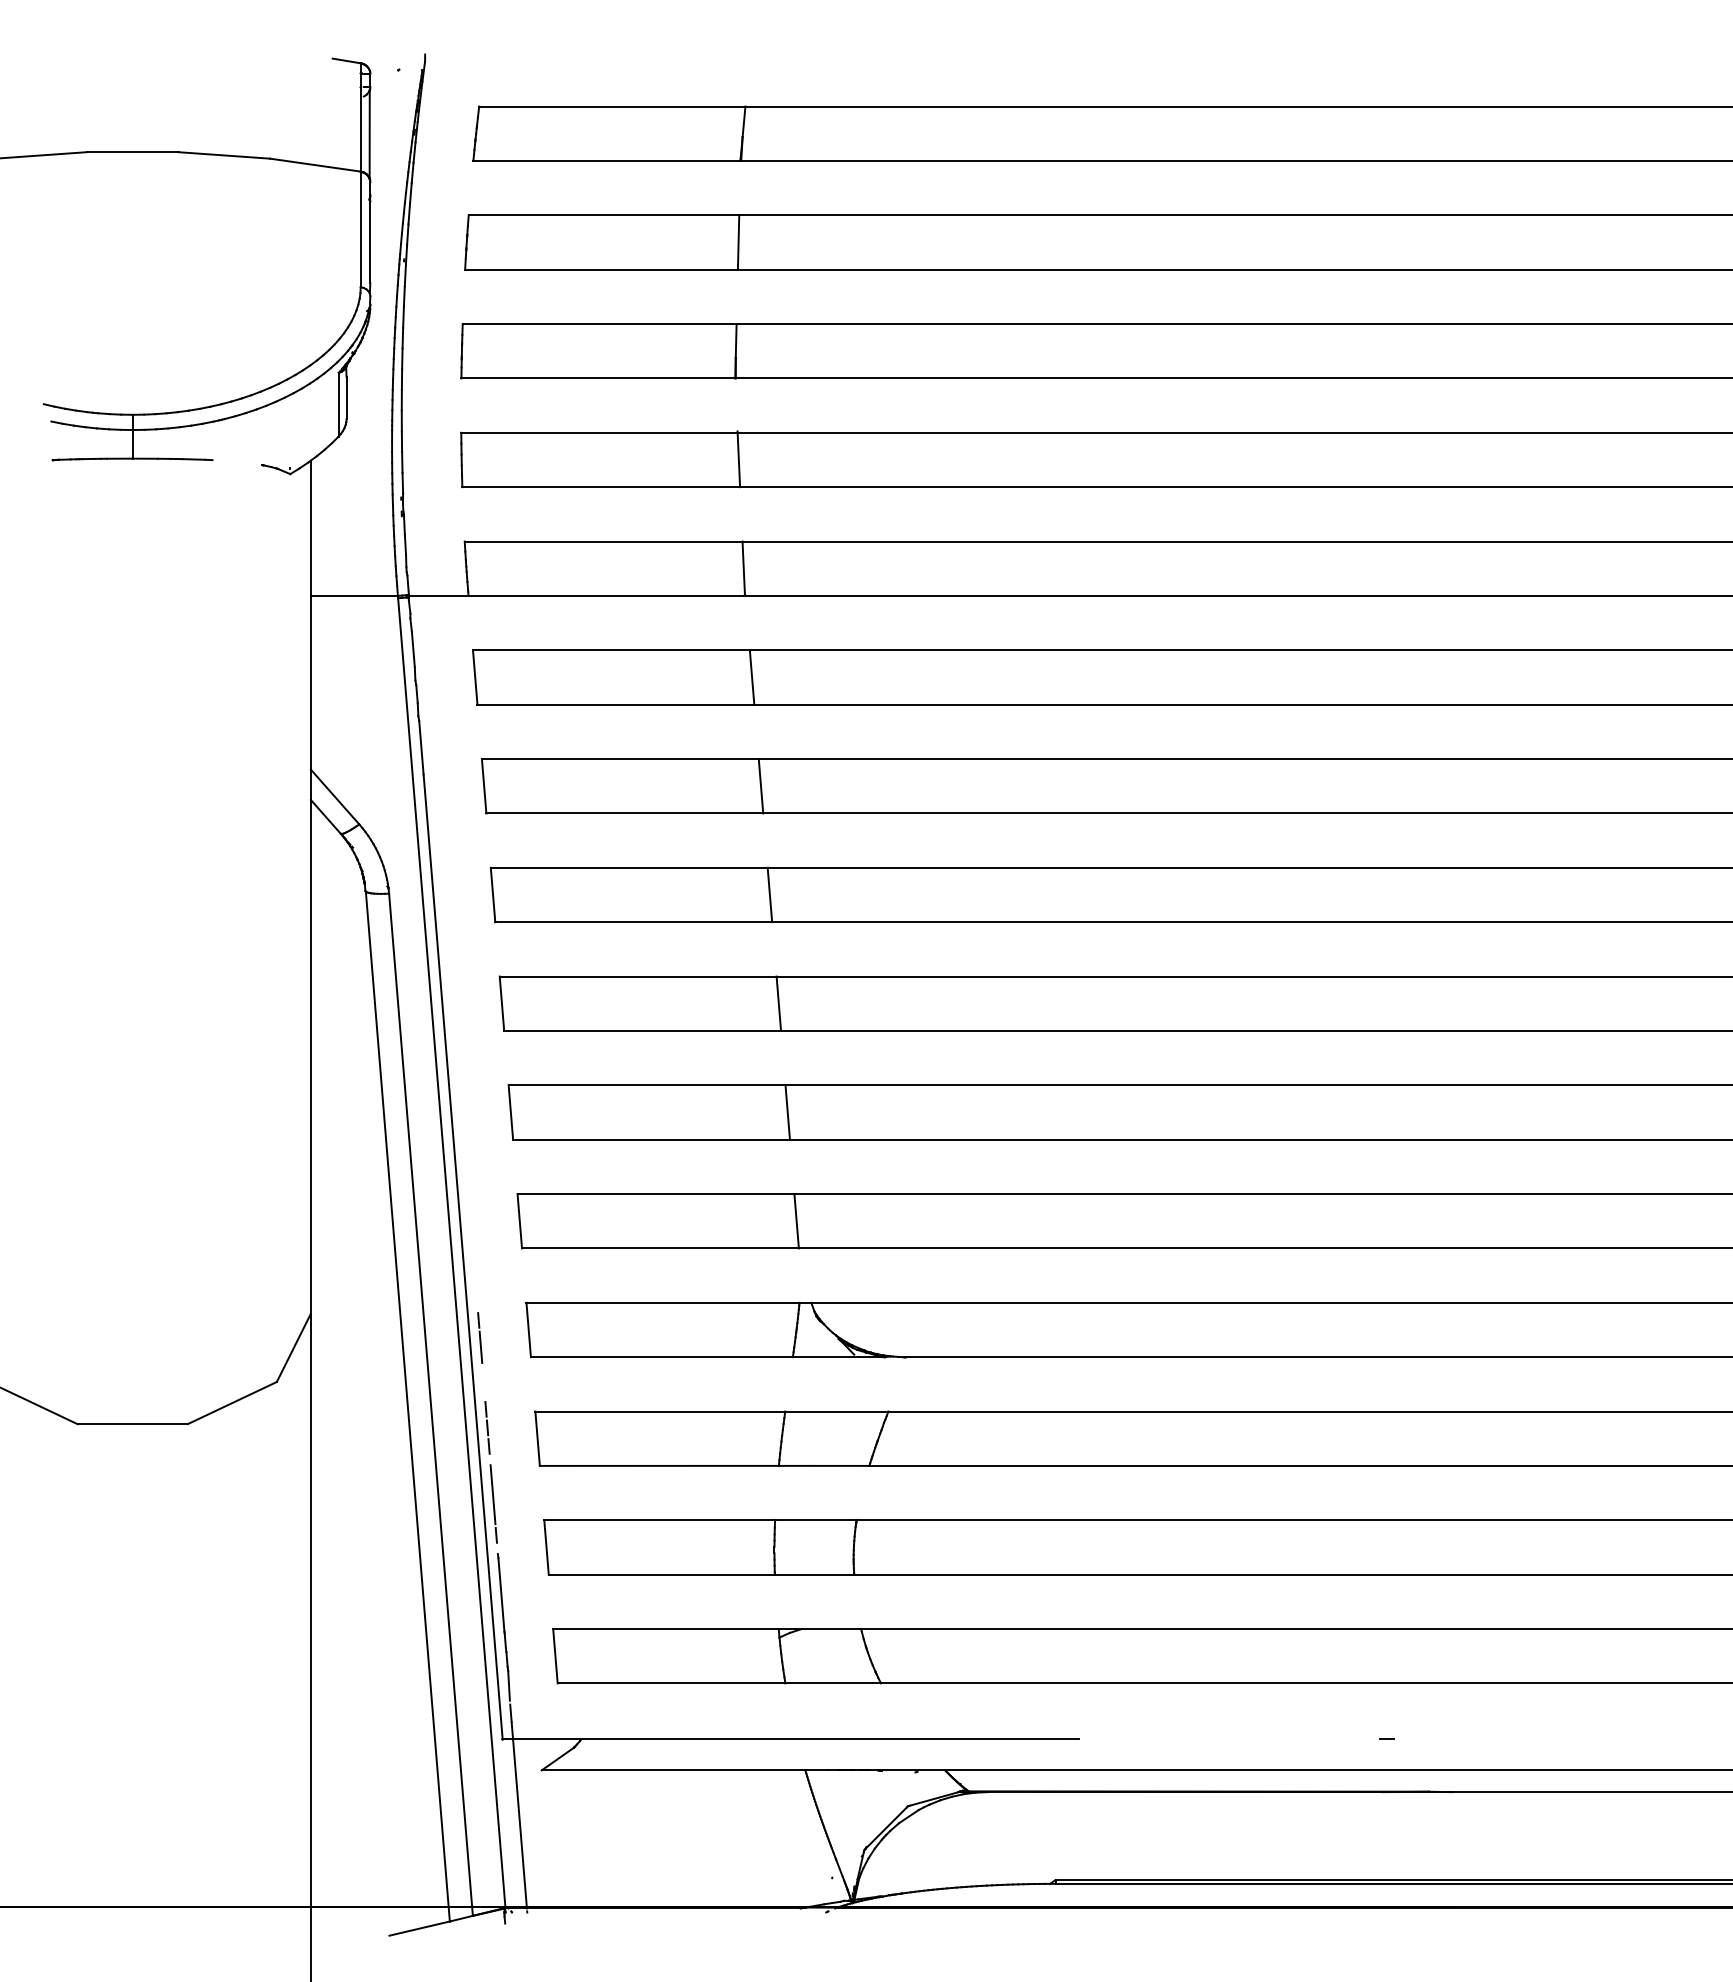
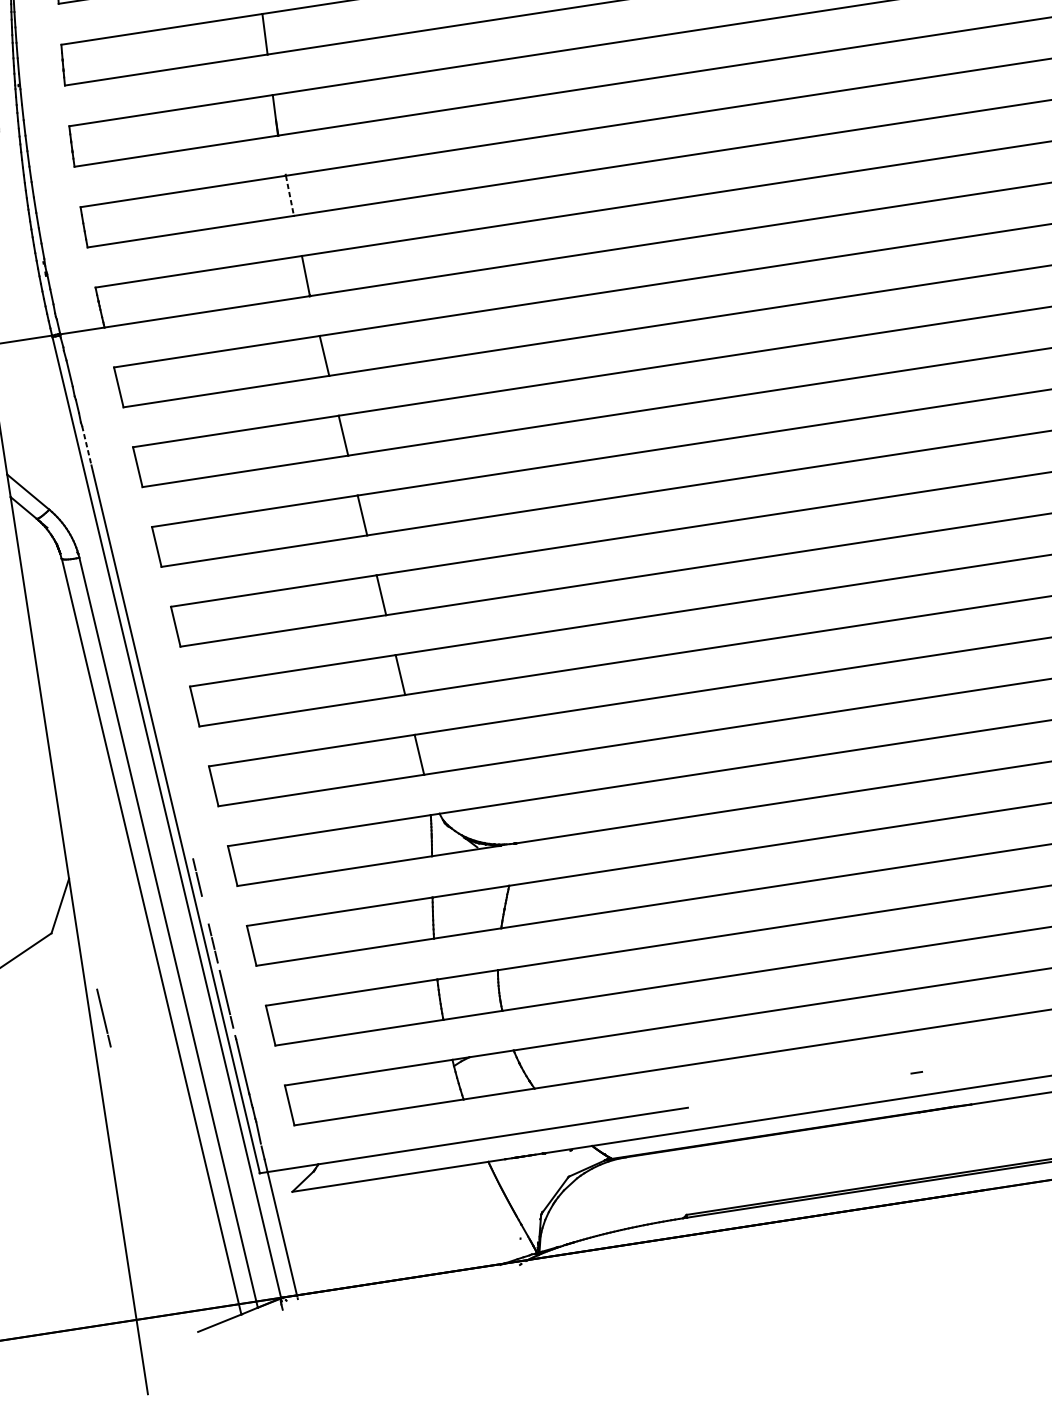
line: (738, 460) -> (289, 196), solid -> dashed
line: (421, 747) -> (86, 445), solid -> dashed
line: (328, 1503) -> (103, 1017), added

